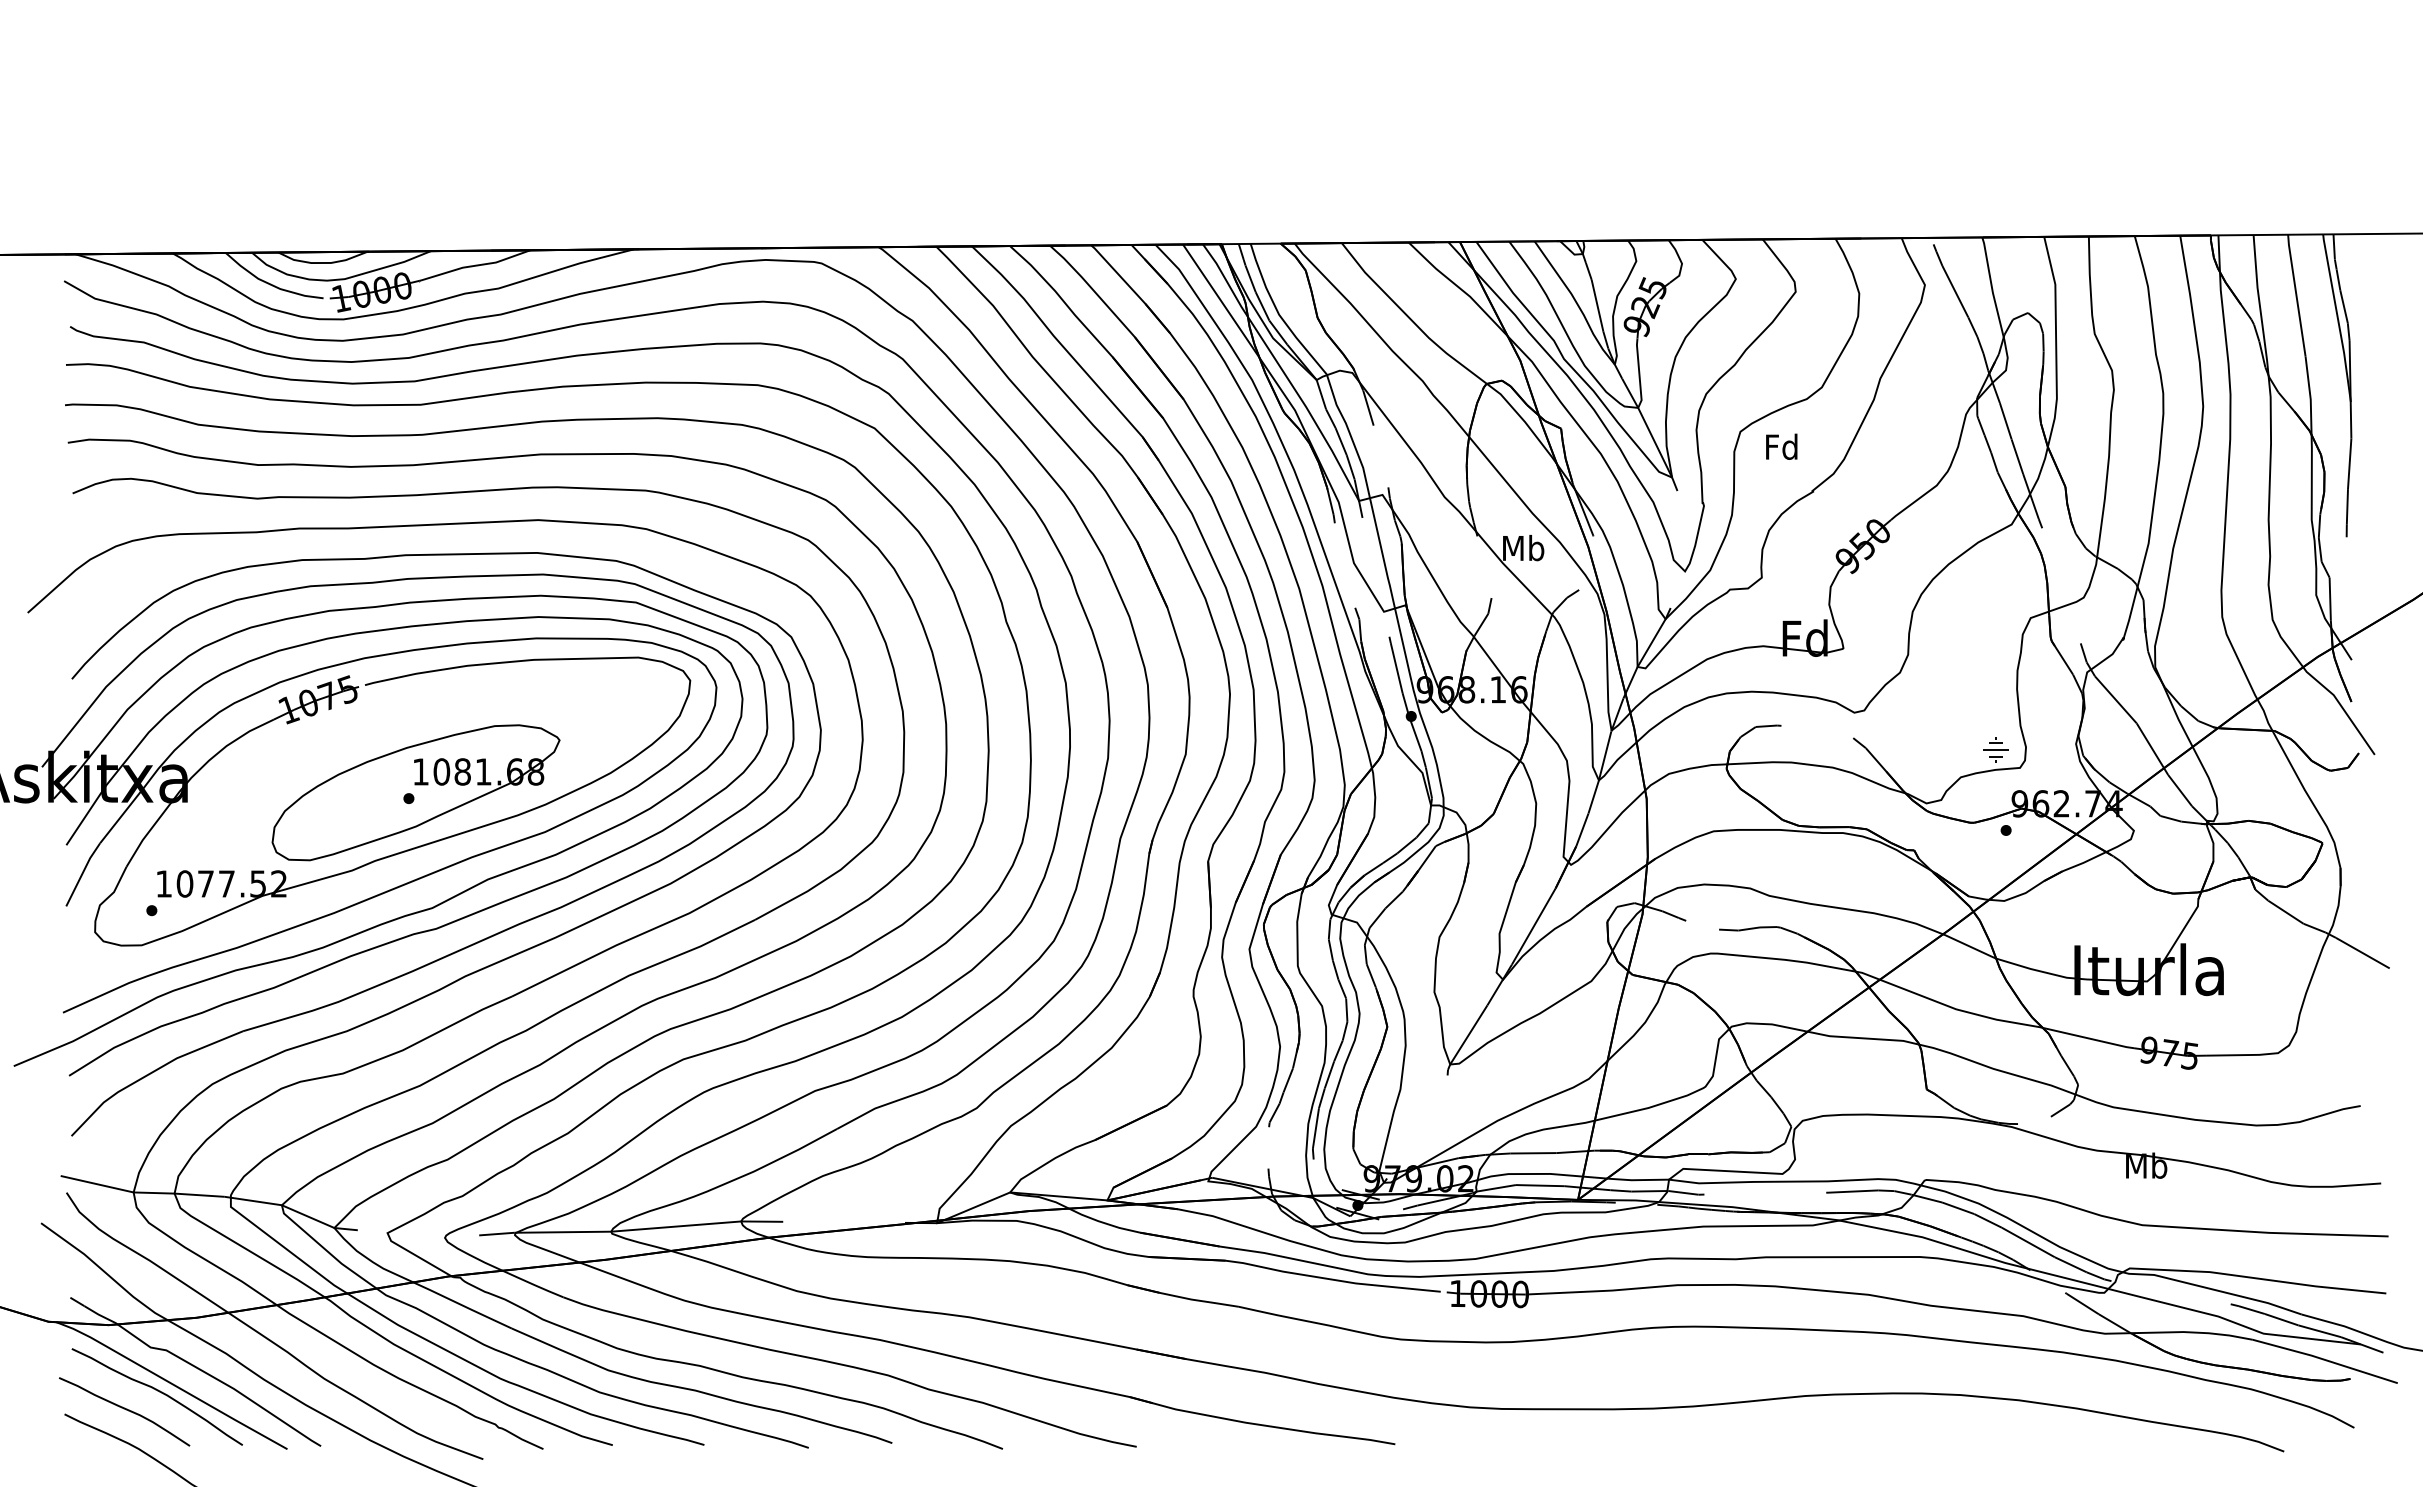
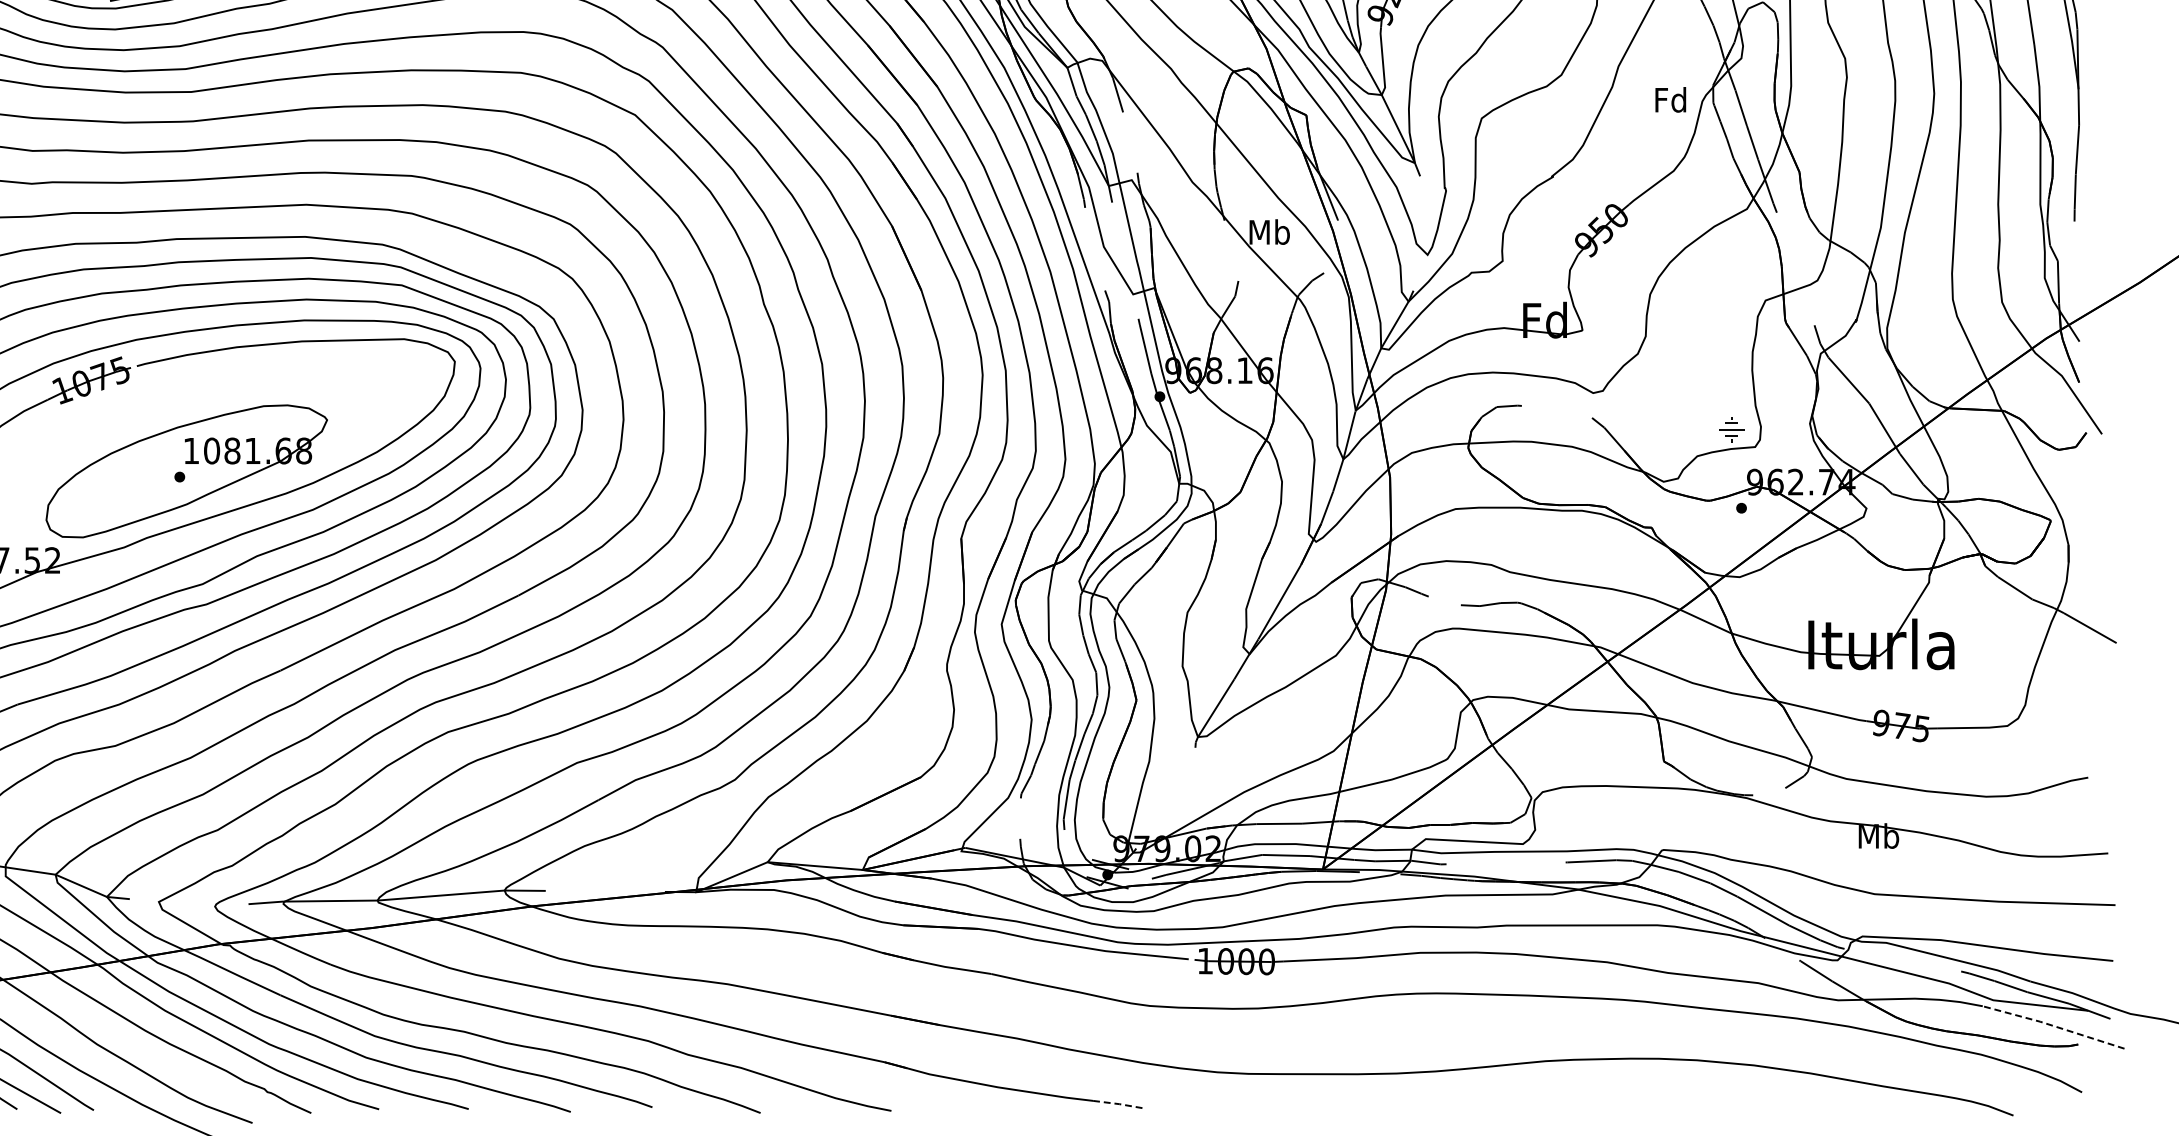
text: (1781, 446) -> (1670, 99), moved
line: (2324, 1359) -> (2052, 1025), solid -> dashed
line: (1370, 1439) -> (1120, 1103), solid -> dashed

